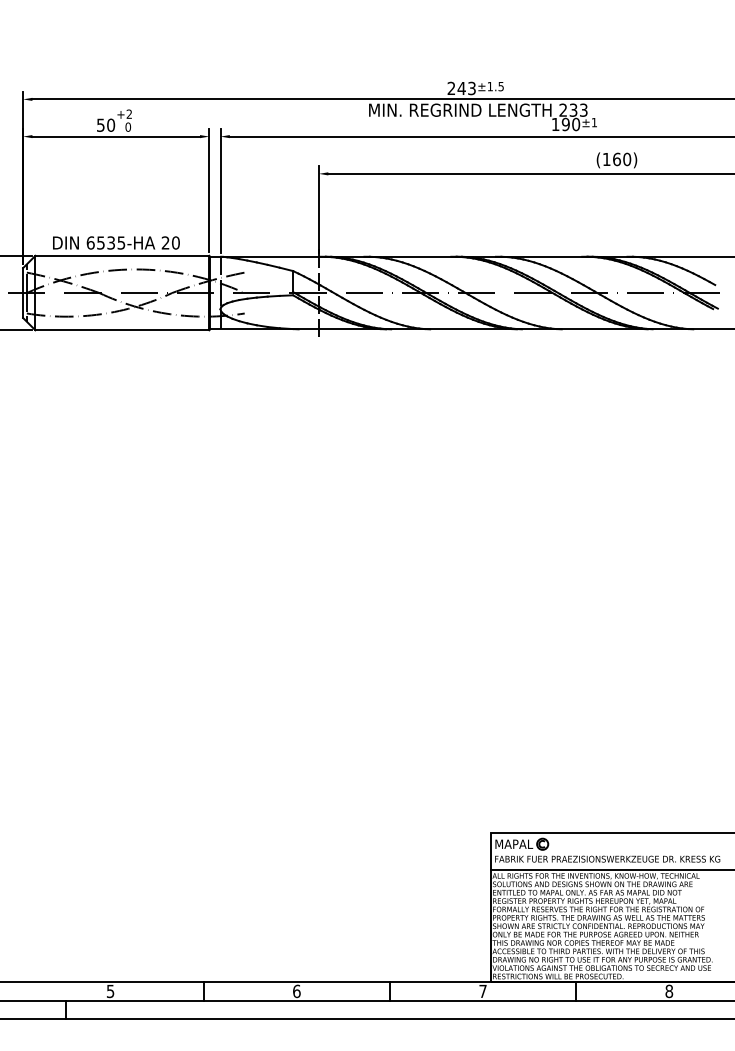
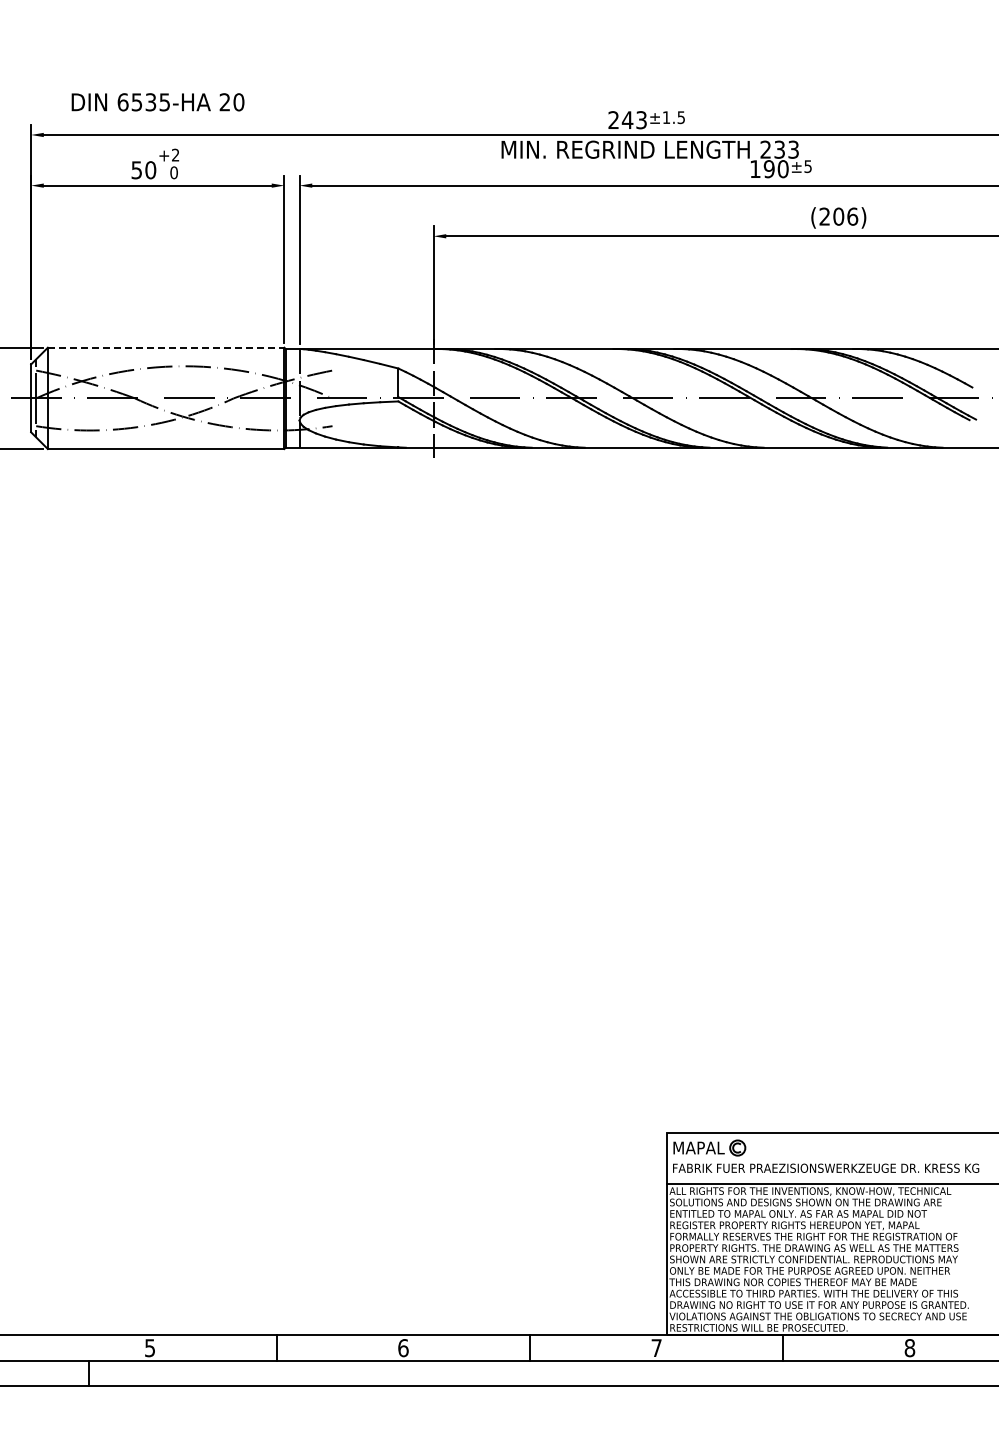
text: (593, 122) -> (807, 166), ±1 -> ±5
text: (616, 159) -> (838, 216), (160) -> (206)
text: (116, 243) -> (157, 102), moved
line: (122, 255) -> (166, 347), solid -> dashed

